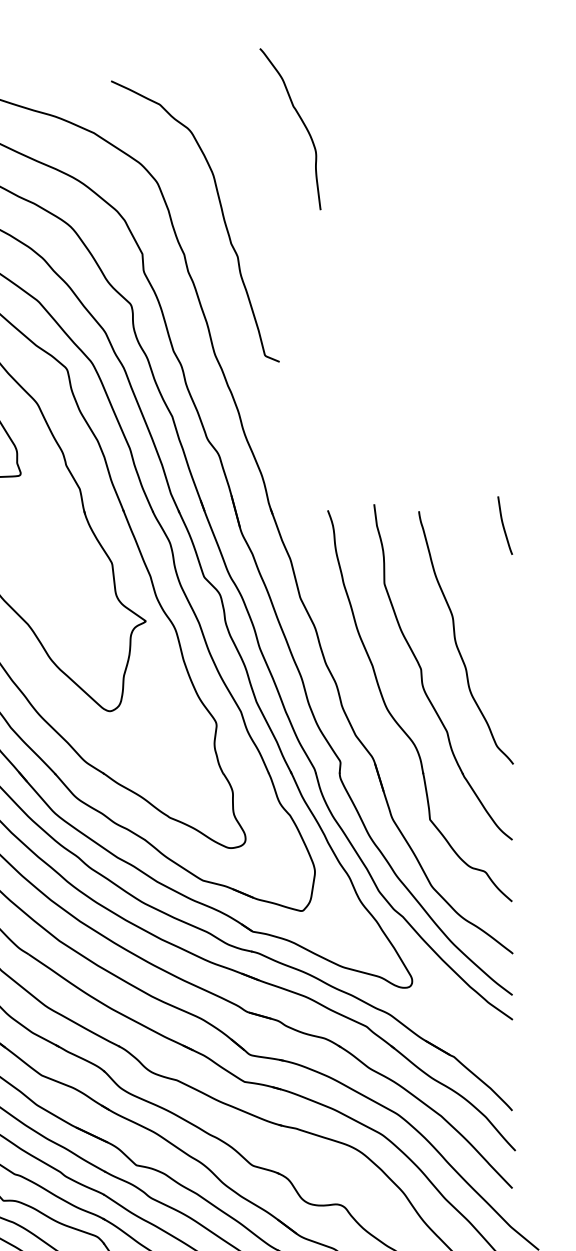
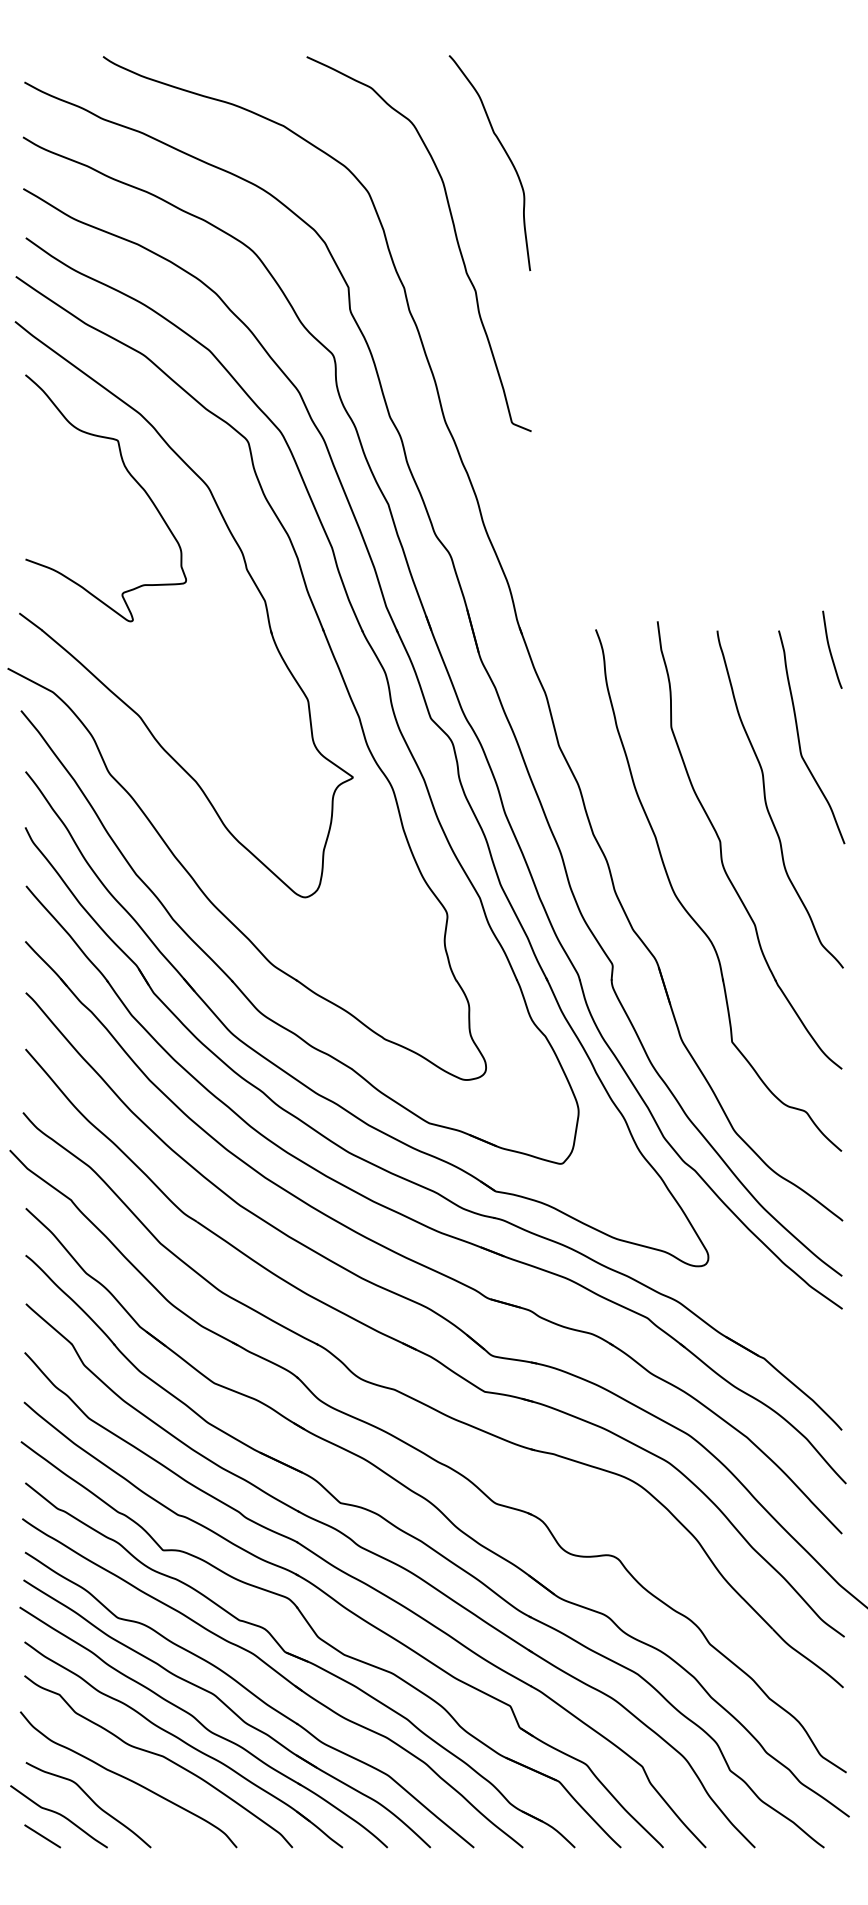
curve: (302, 123) -> (506, 155), moved
curve: (480, 591) -> (799, 737), added

